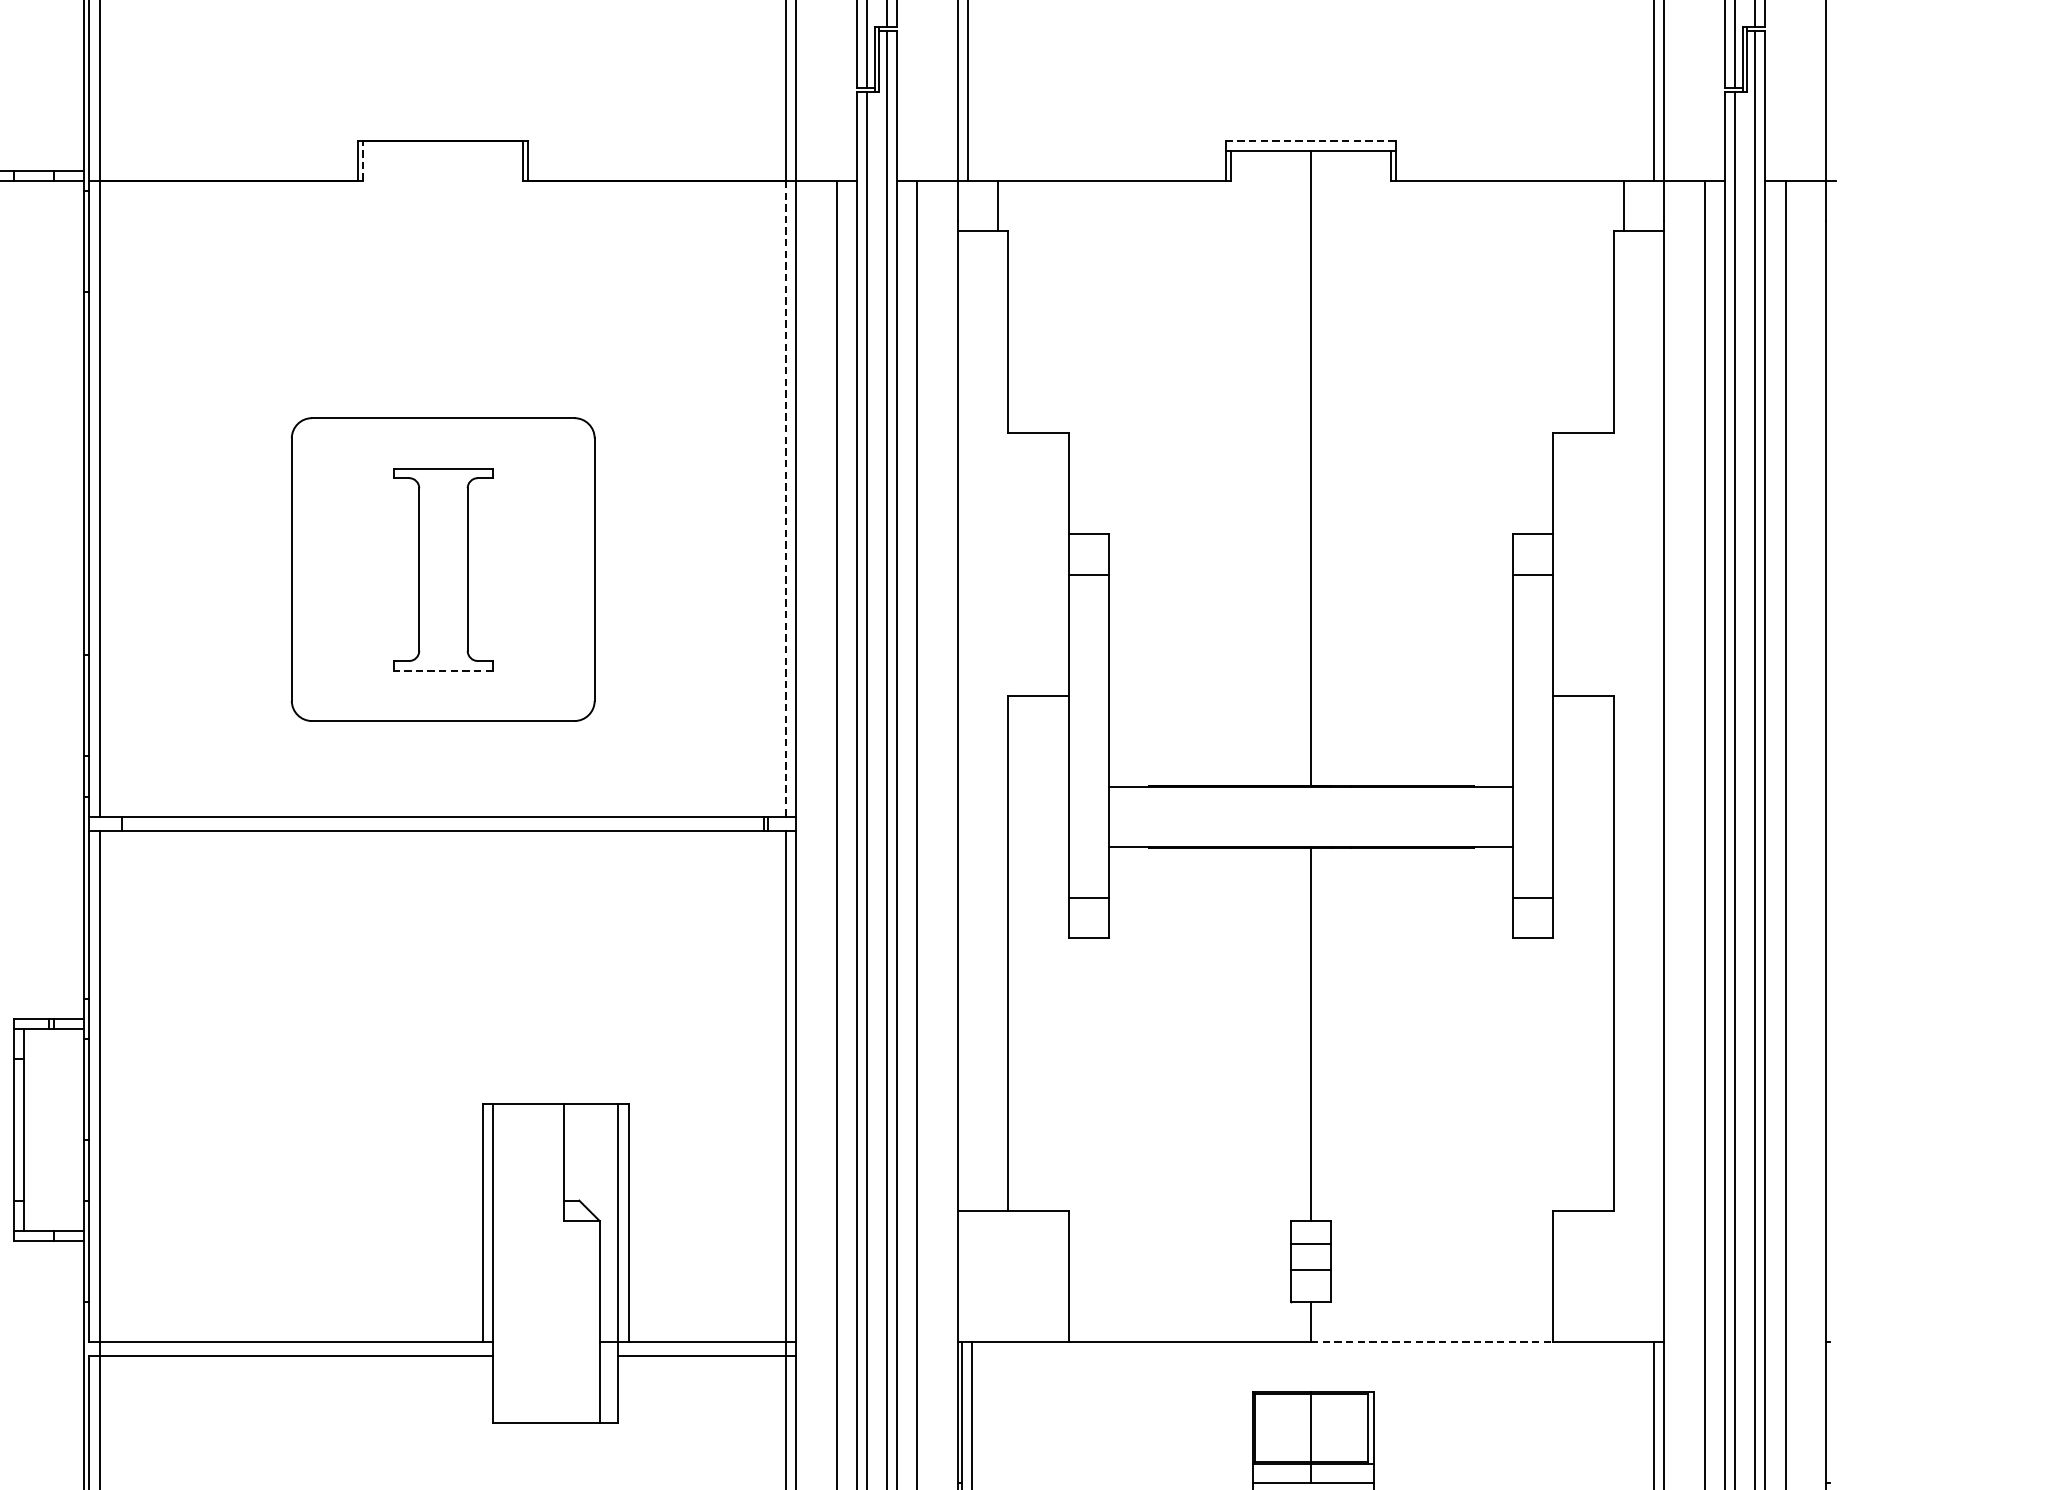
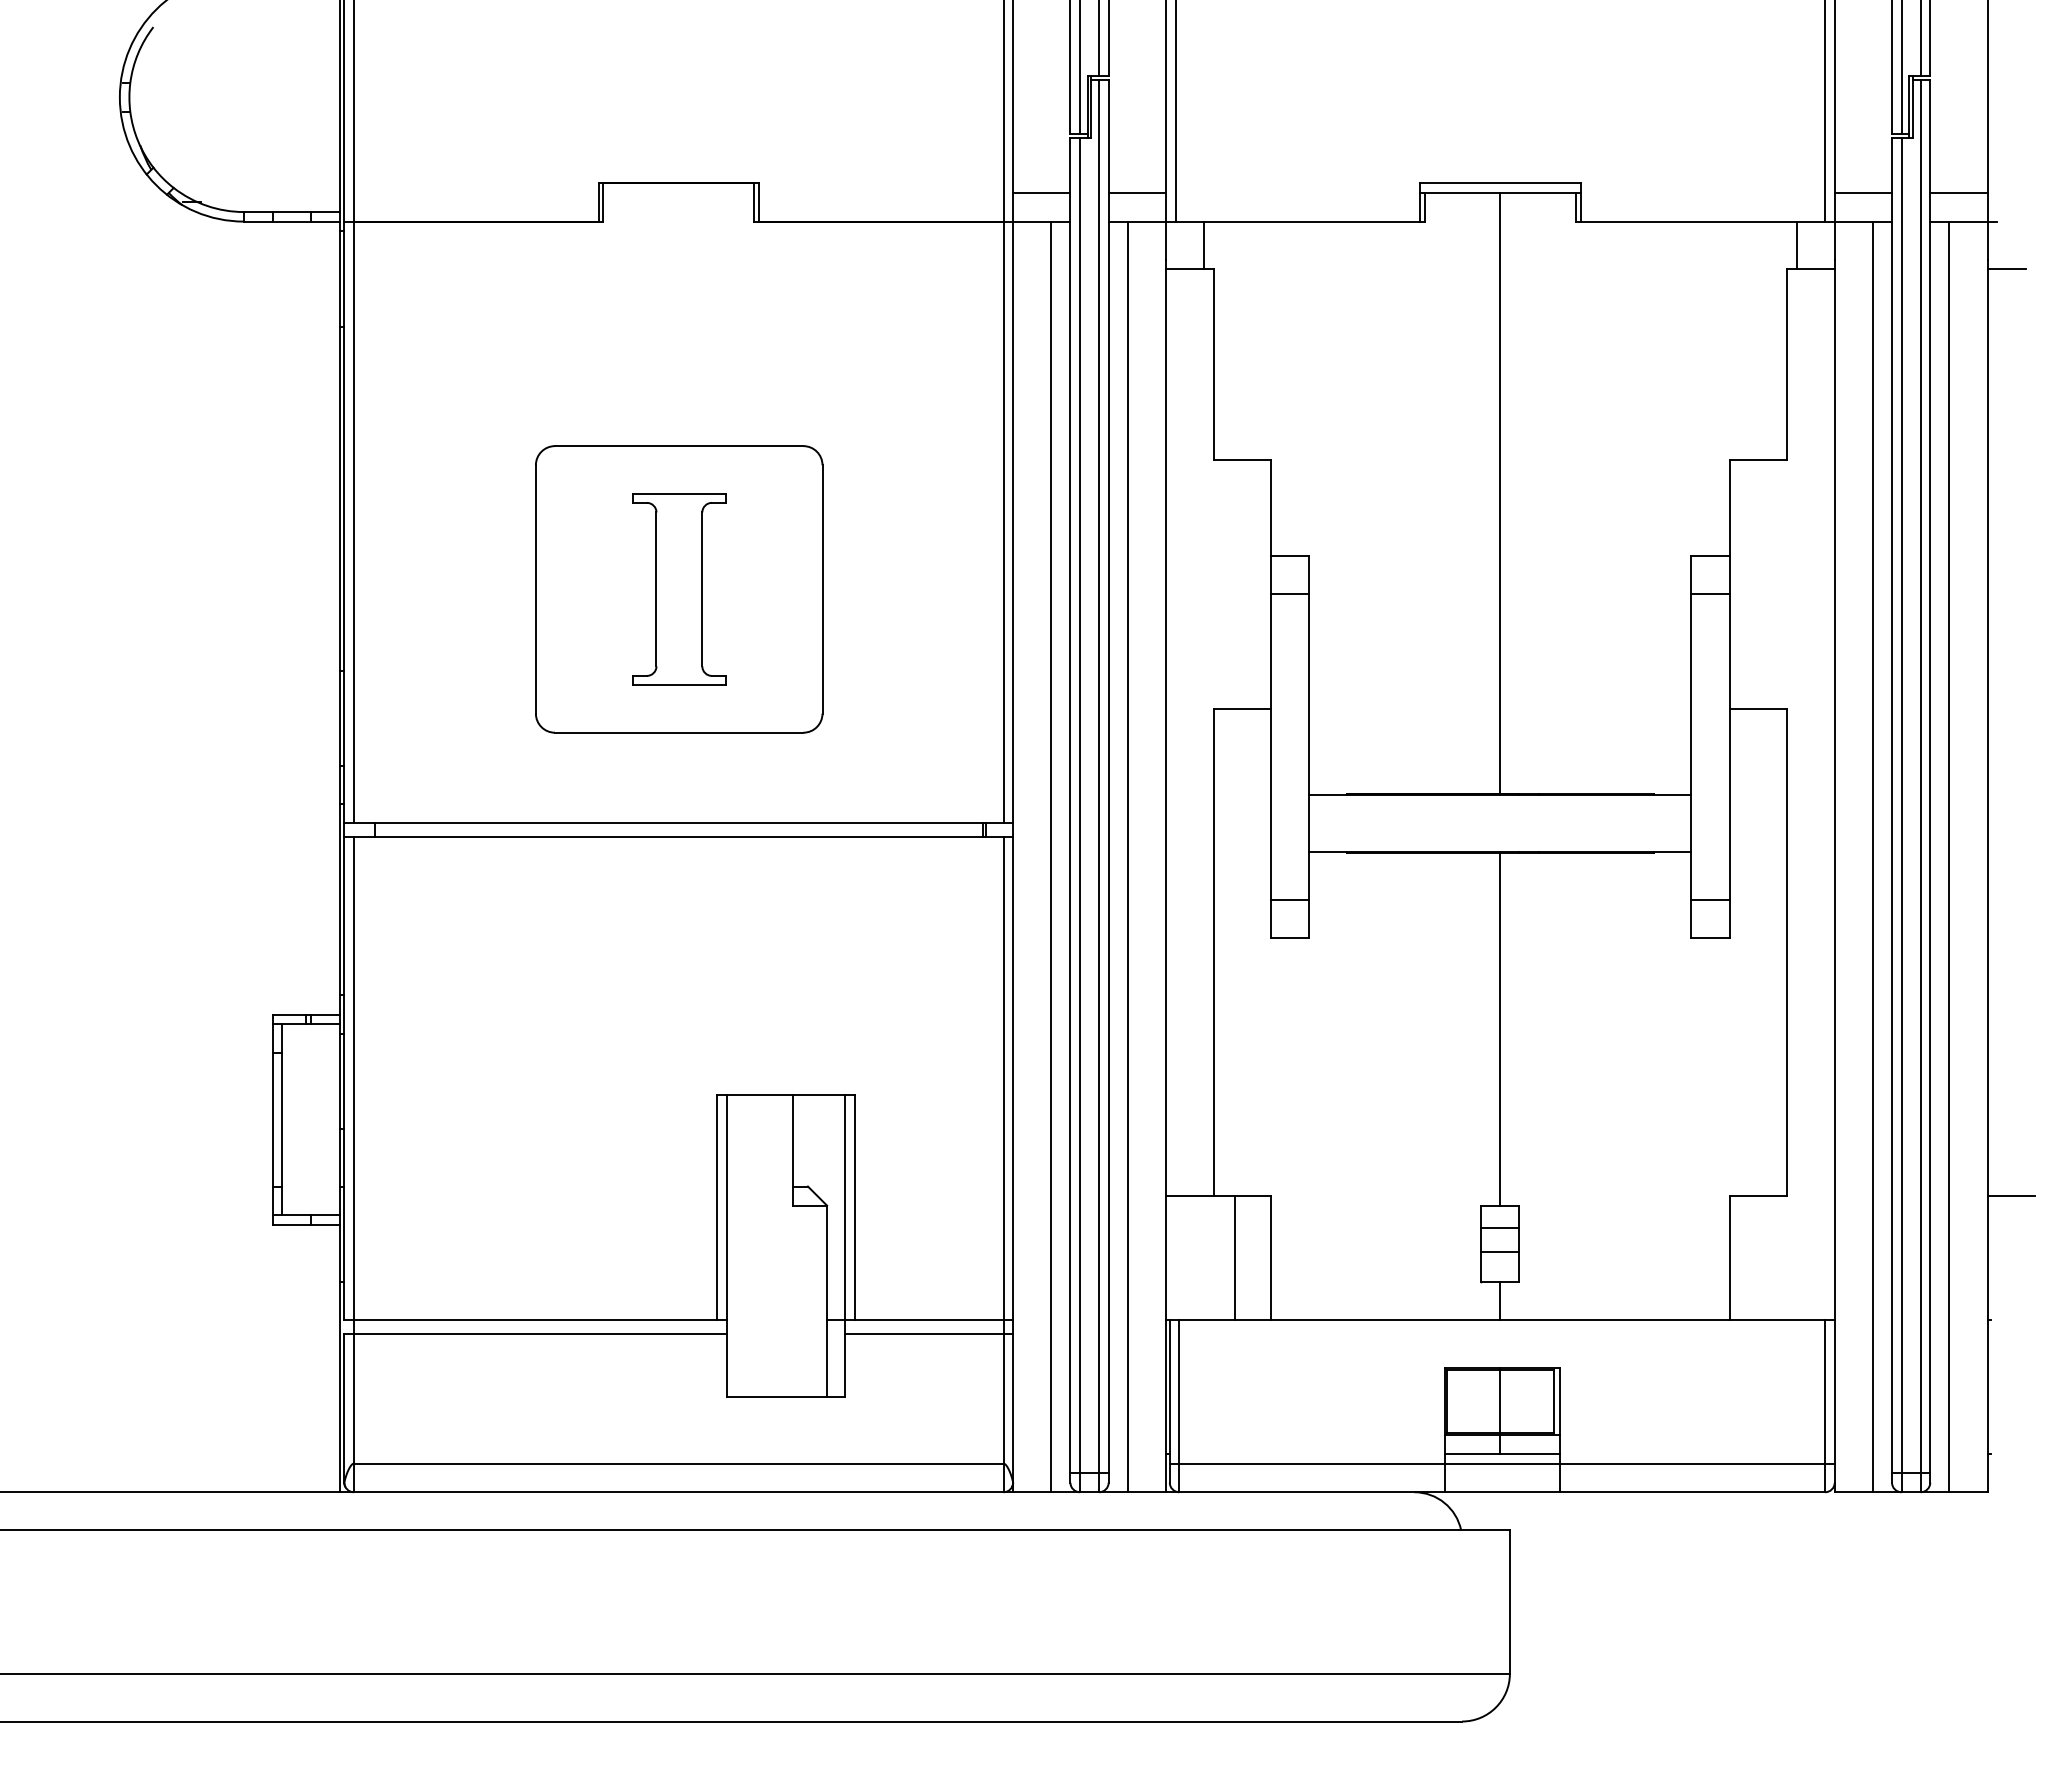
line: (1310, 140) -> (1499, 183), dashed -> solid
line: (826, 150) -> (1041, 192), added
line: (926, 150) -> (1136, 192), added
line: (1694, 150) -> (1863, 192), added
line: (1795, 150) -> (1958, 192), added
line: (363, 160) -> (603, 202), dashed -> solid
line: (1845, 231) -> (2006, 269), added
line: (785, 498) -> (1003, 522), dashed -> solid
line: (443, 670) -> (679, 684), dashed -> solid
line: (1851, 1211) -> (2011, 1196), added
line: (1030, 1276) -> (1234, 1258), added
line: (1431, 1342) -> (1614, 1320), dashed -> solid

